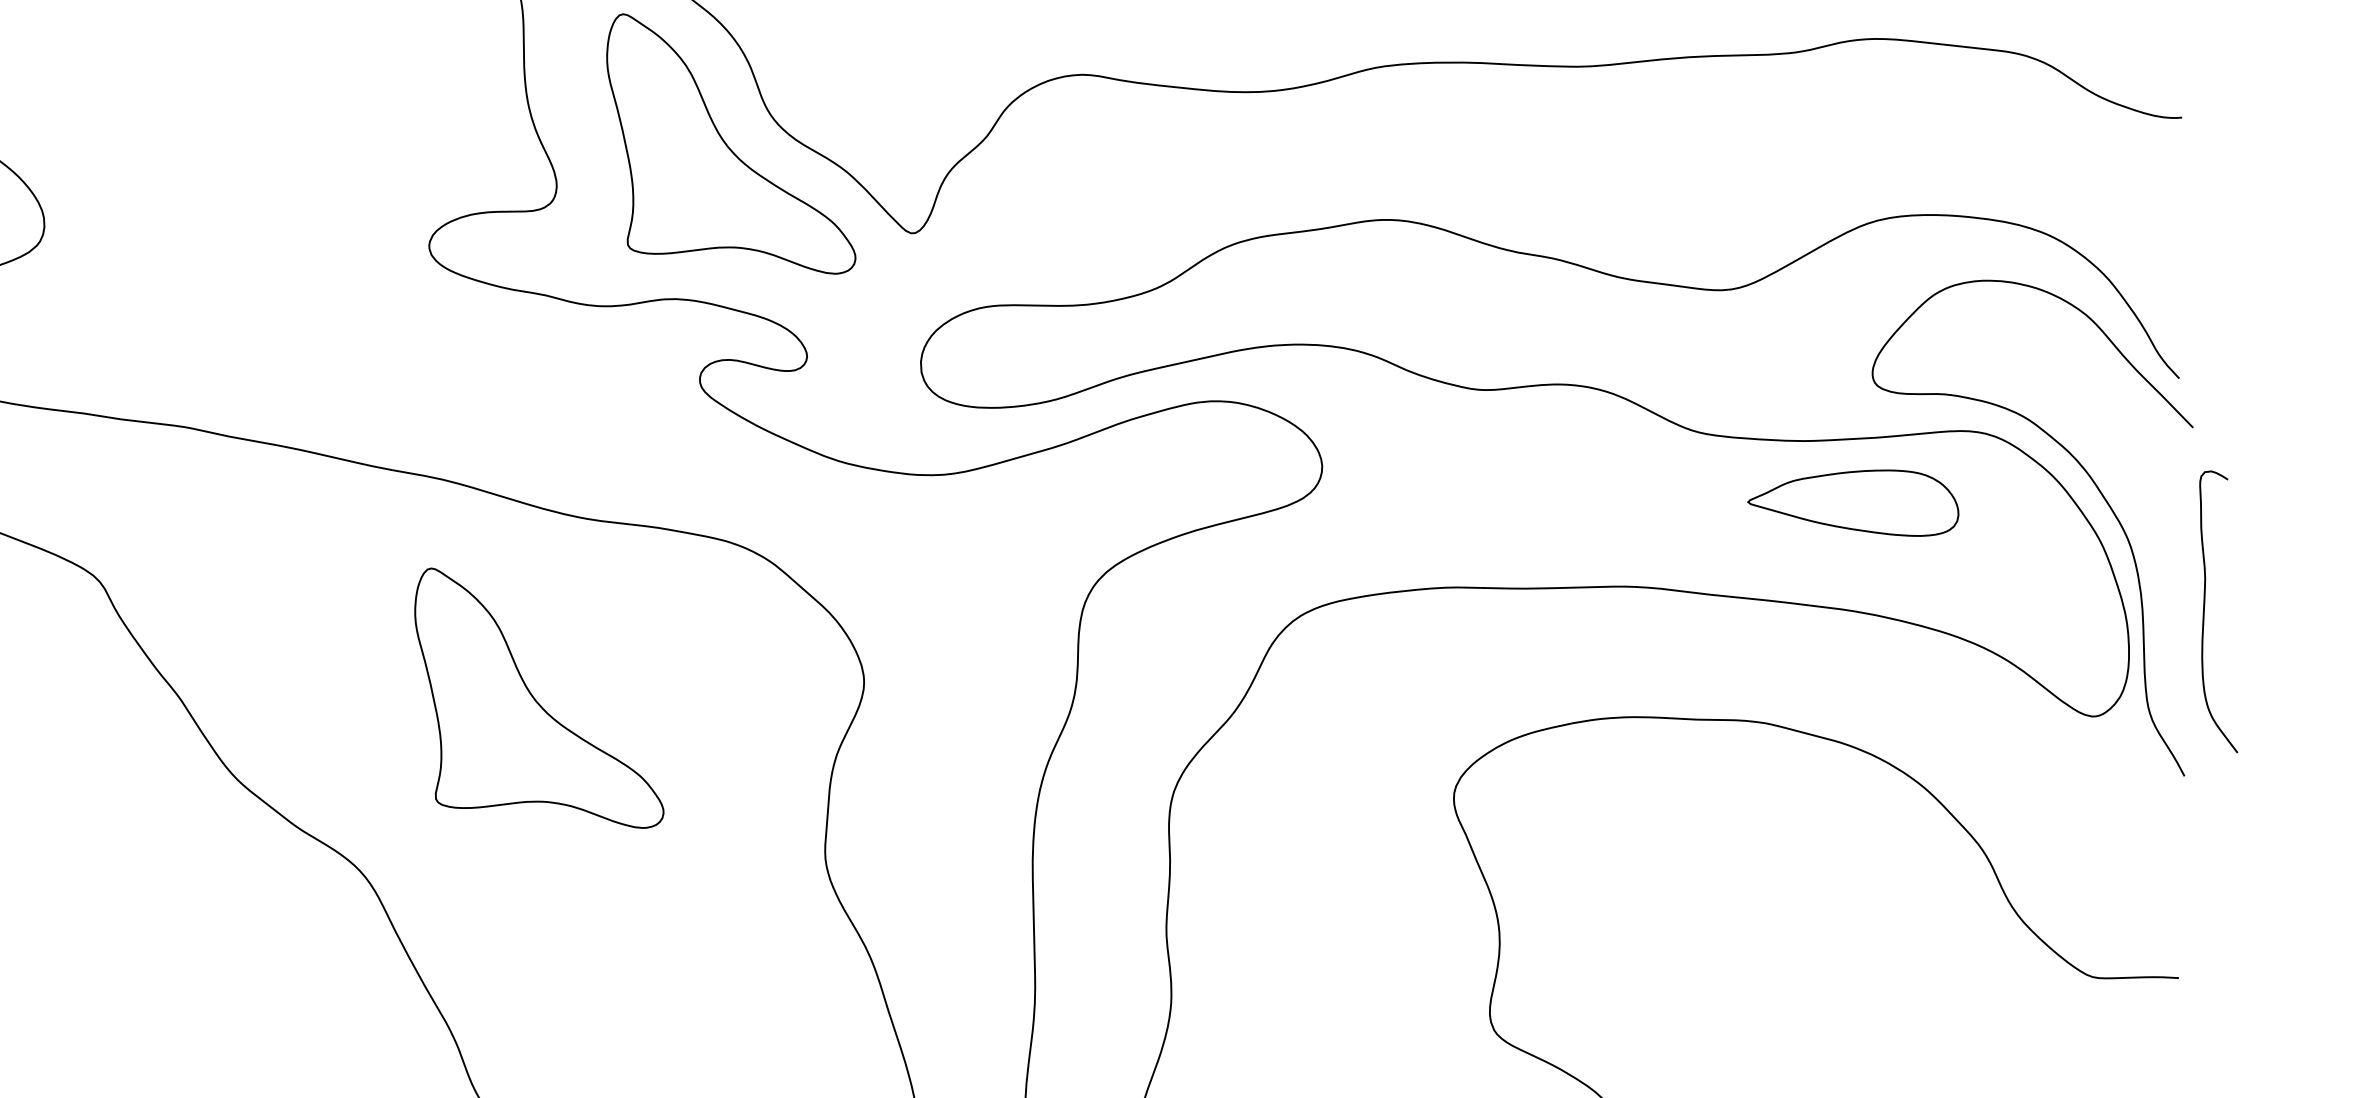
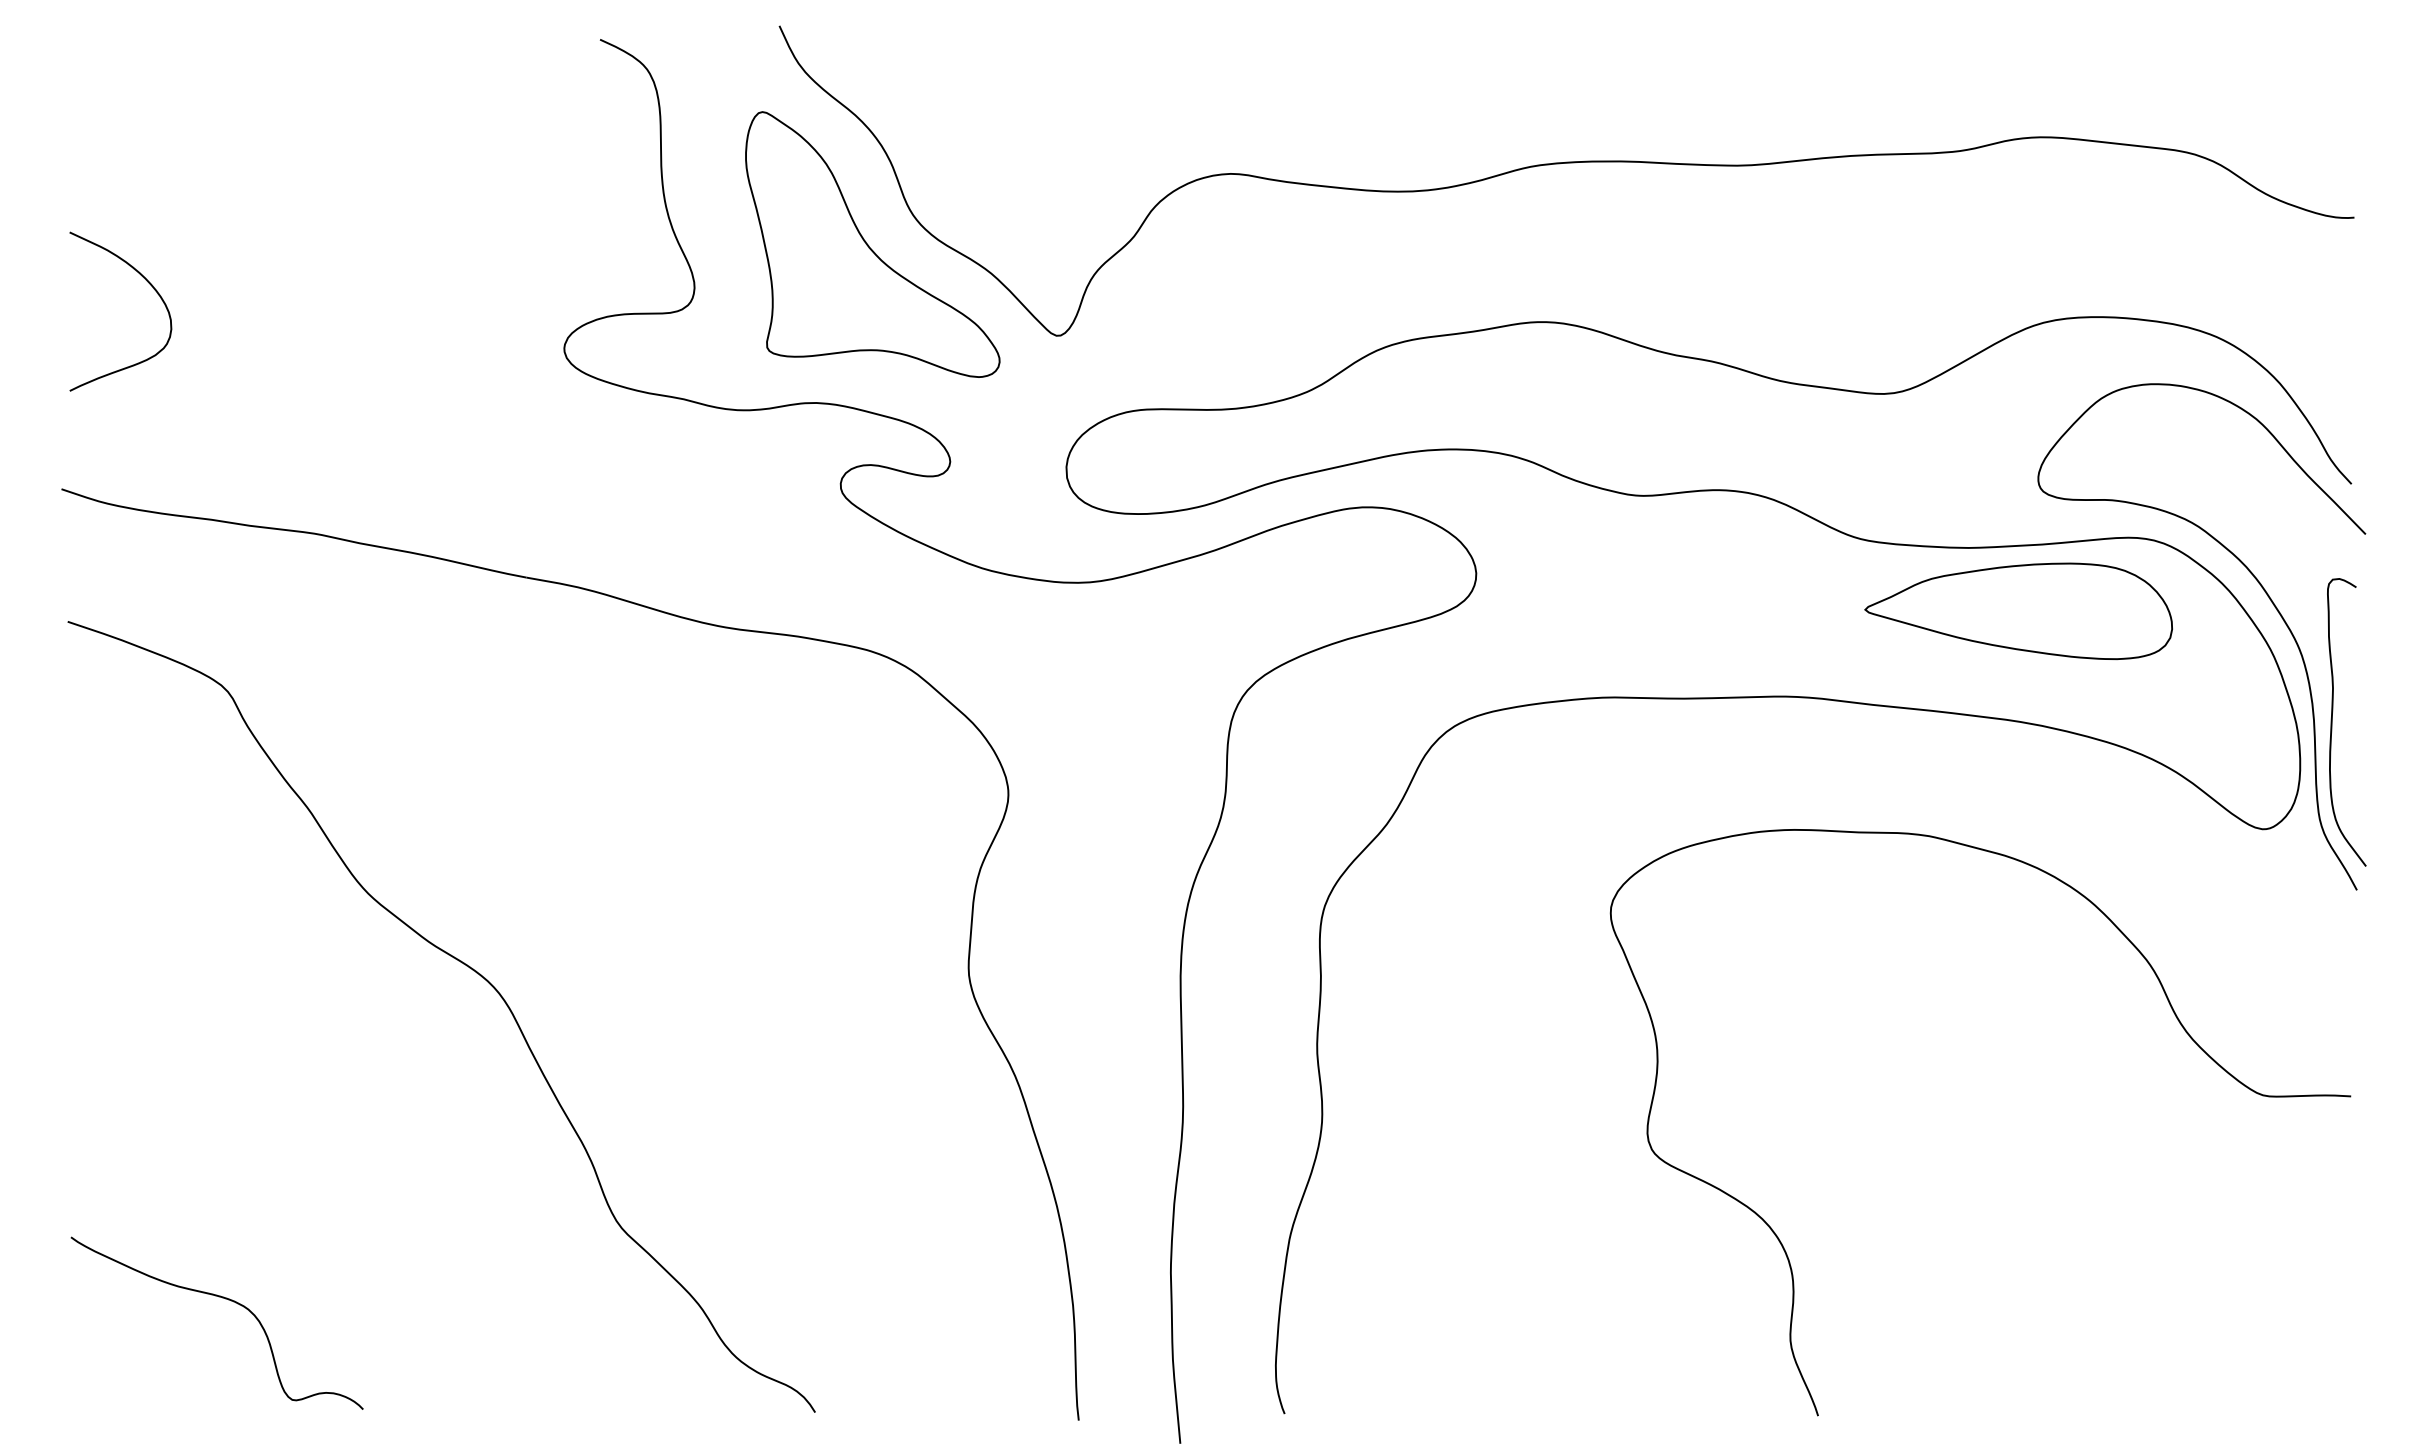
part: (1853, 503) -> (2018, 611), size x1.43
curve: (2204, 611) -> (2332, 722), moved
part: (539, 698) -> (676, 810), removed

